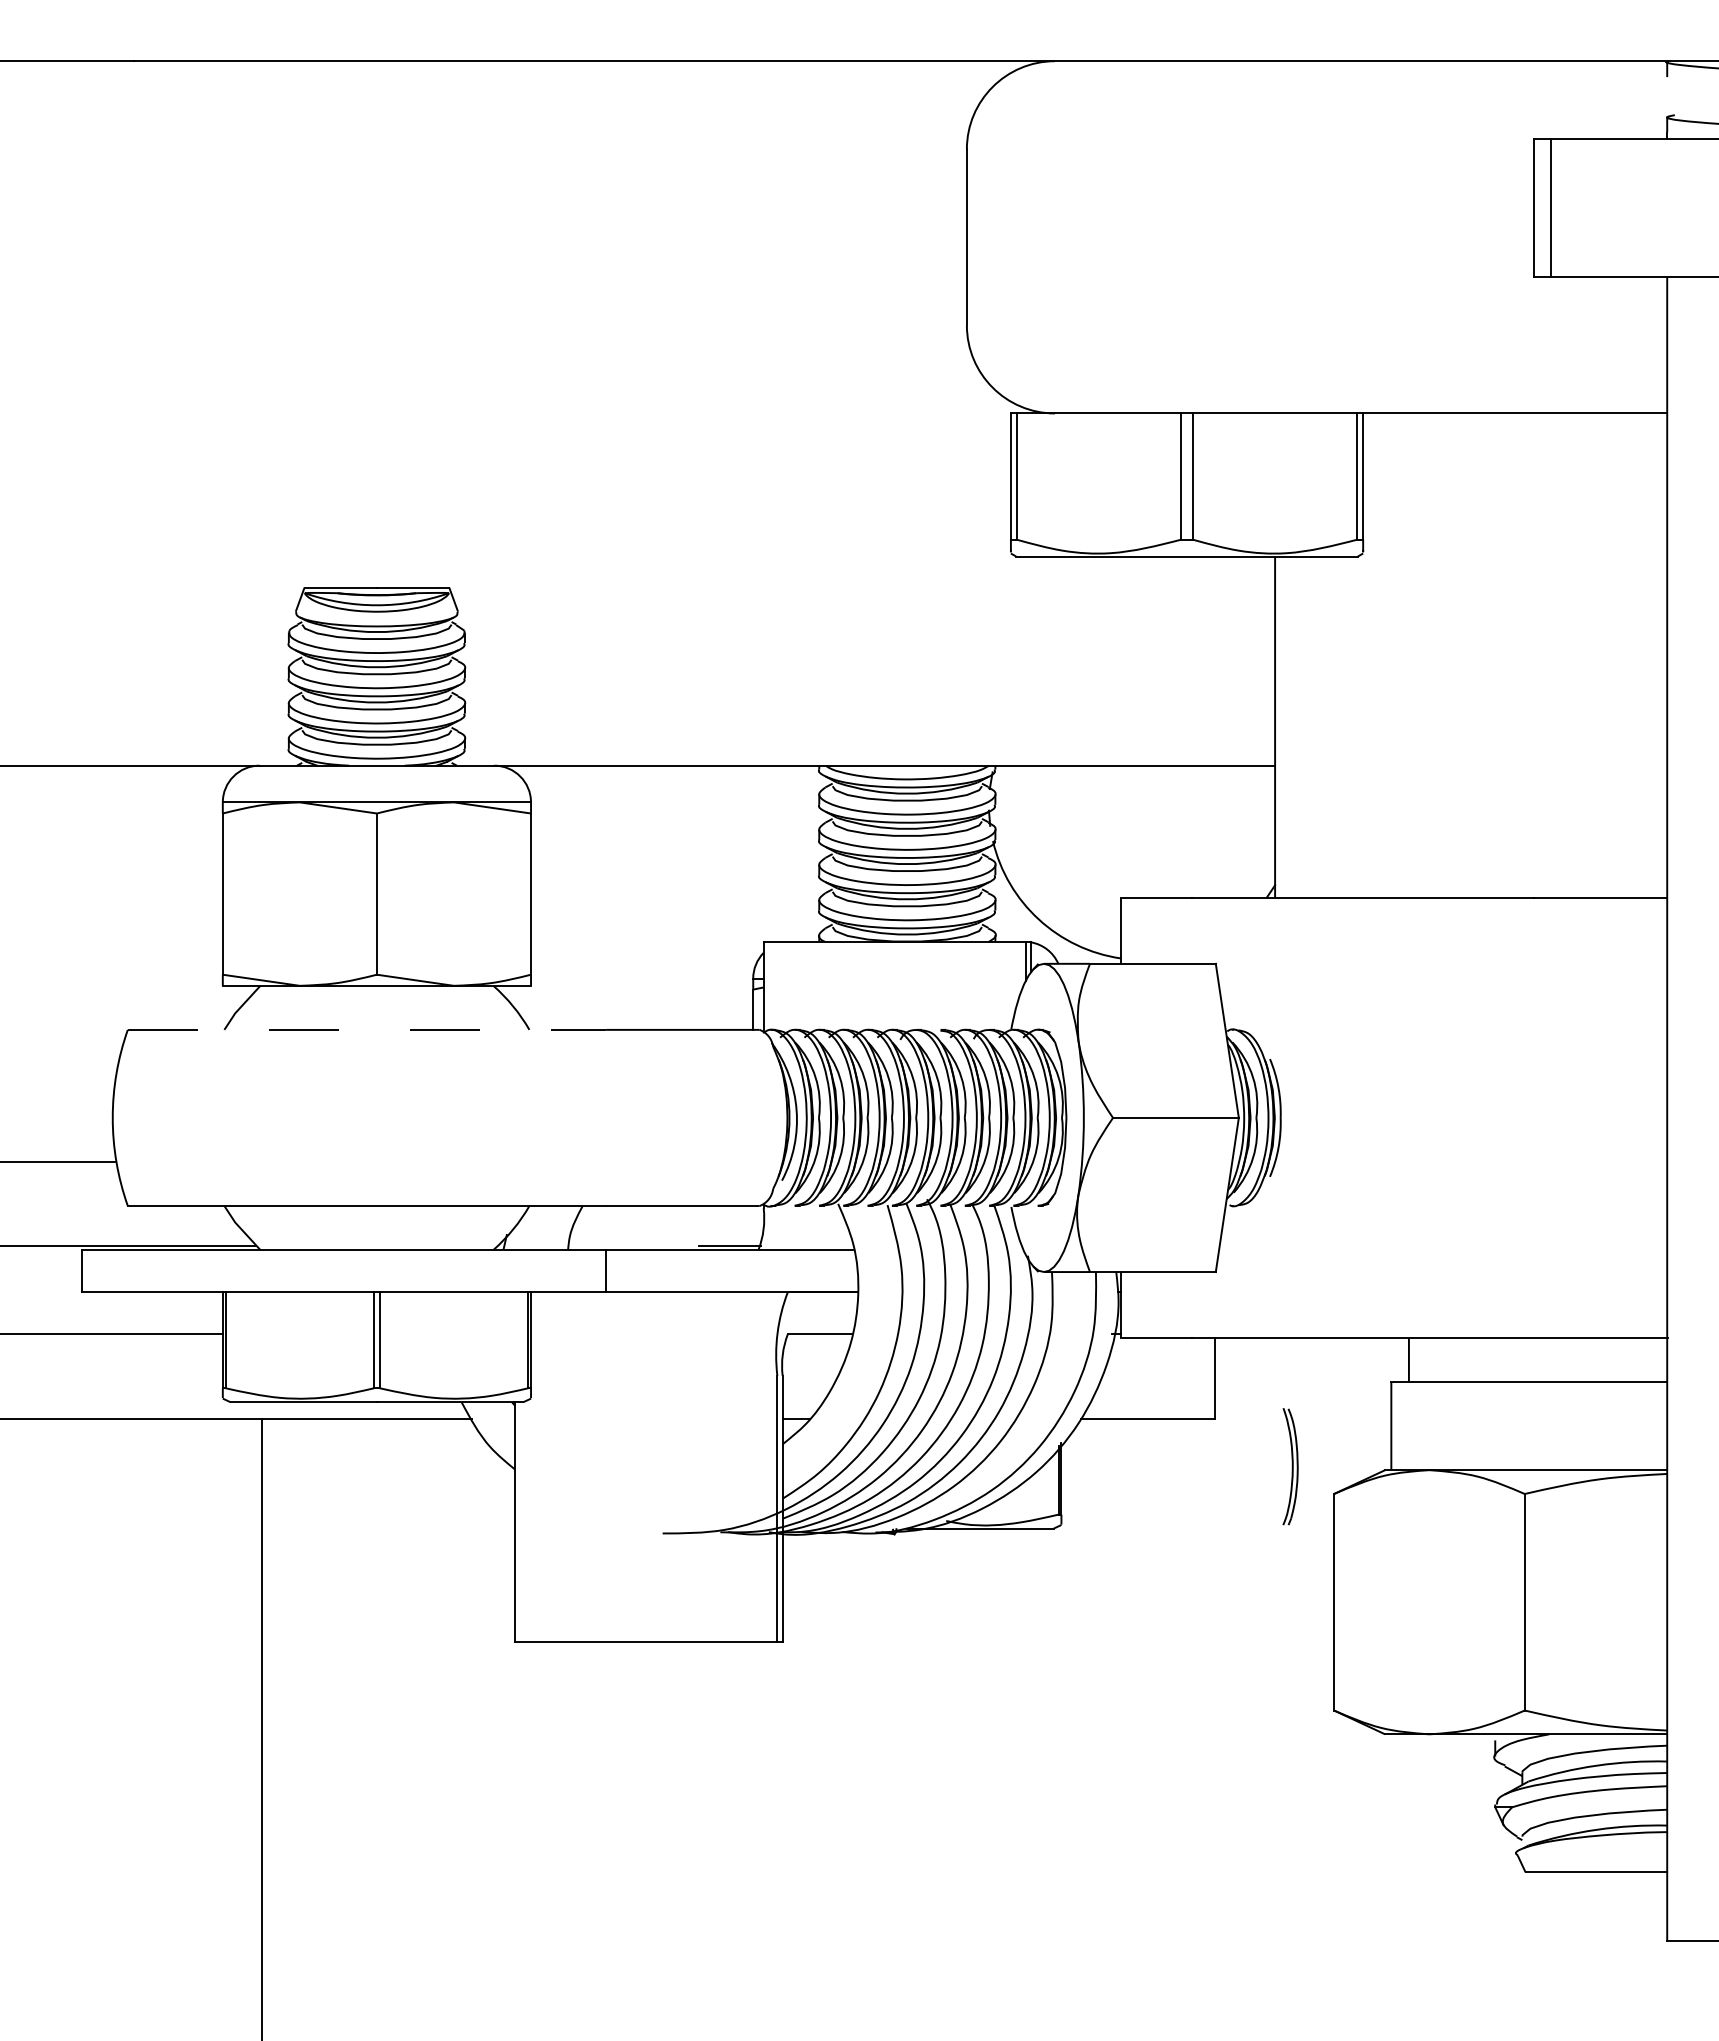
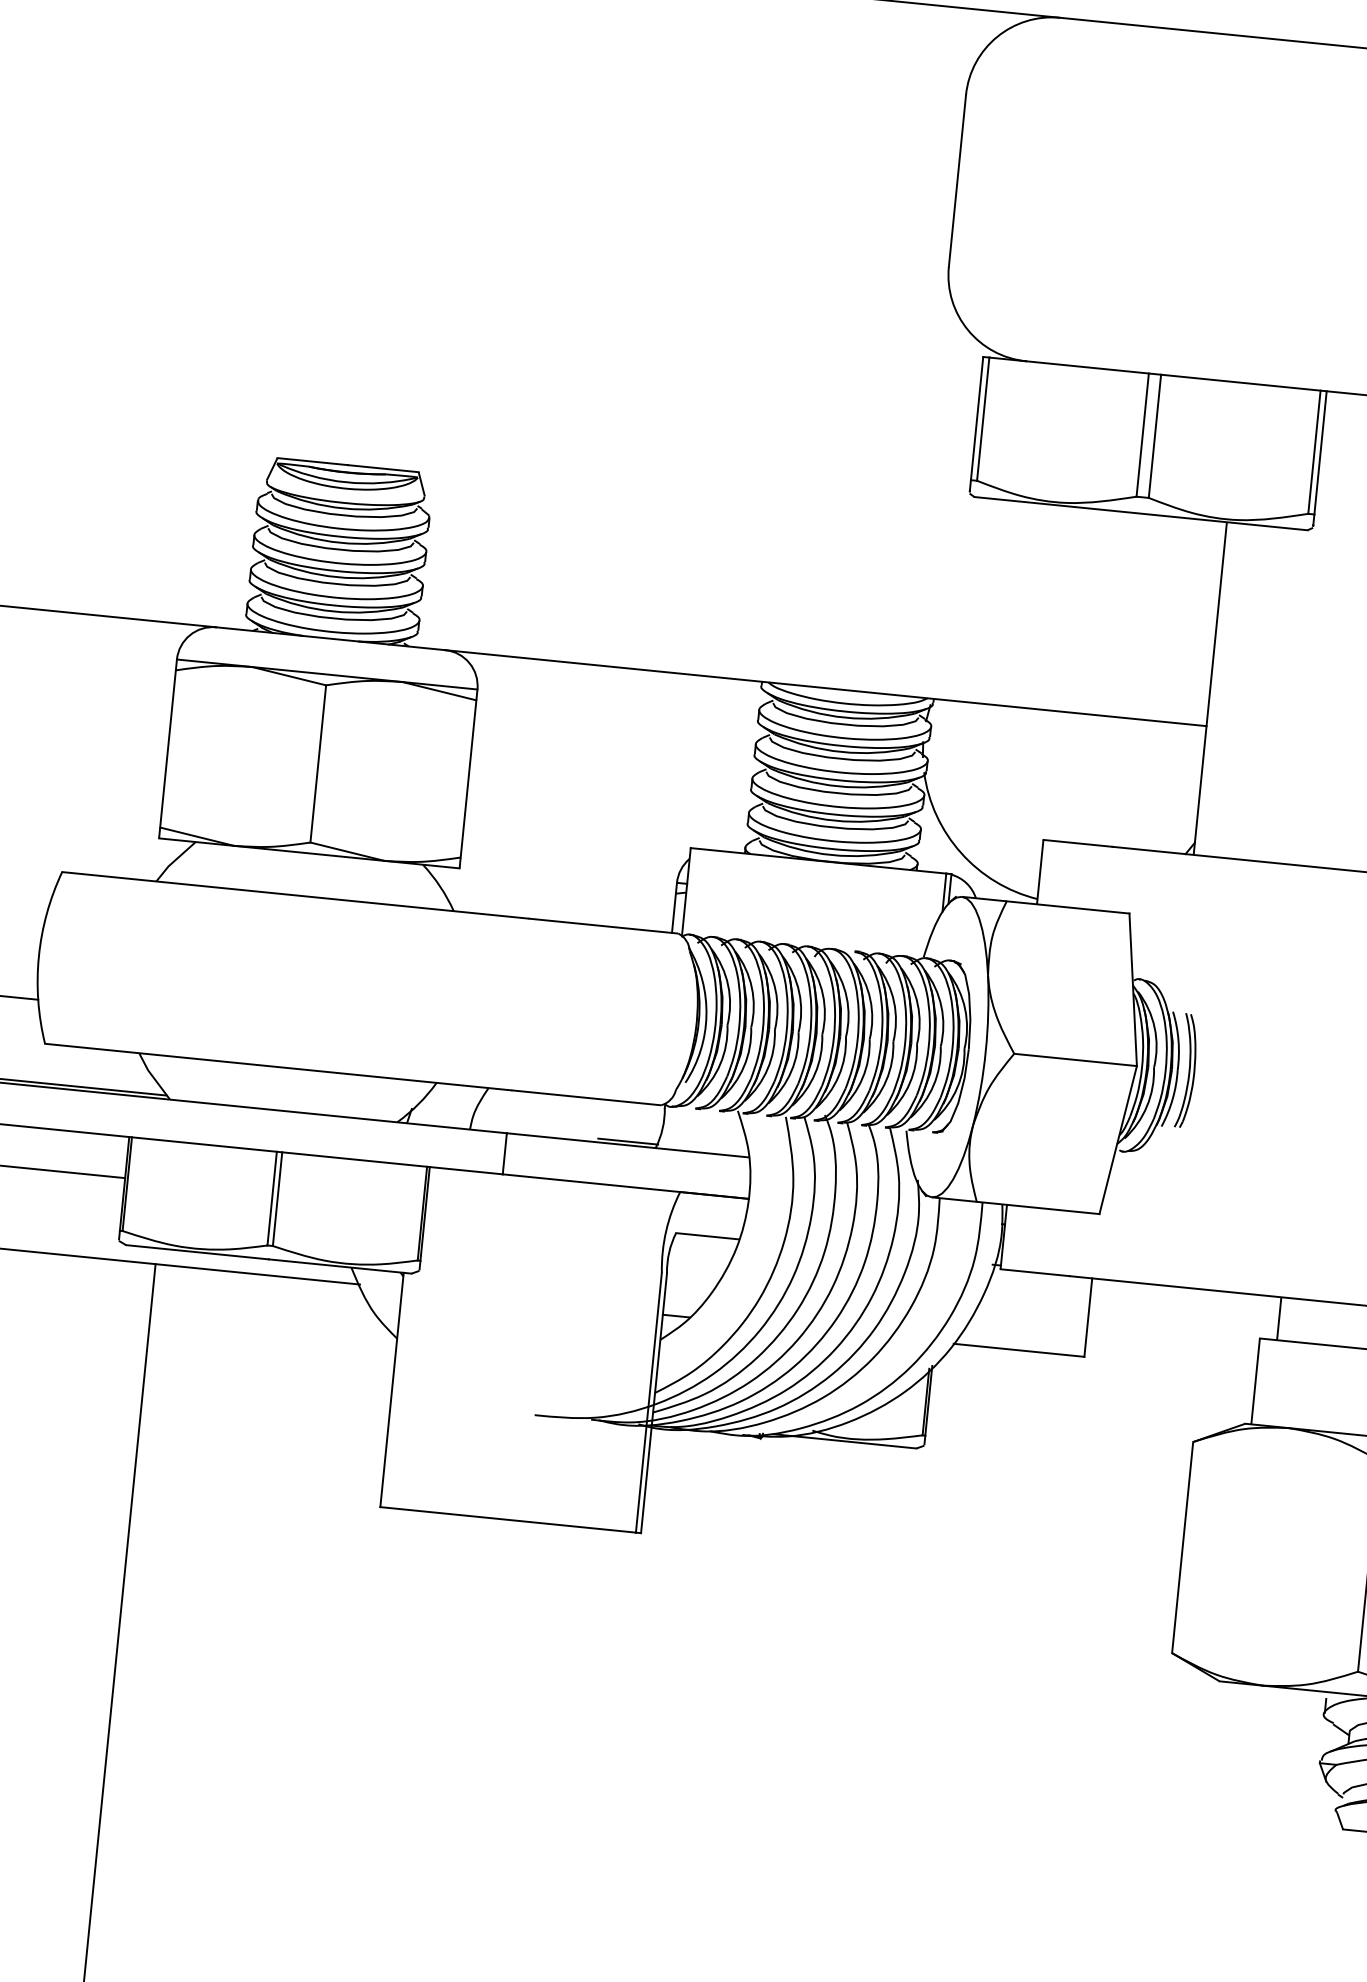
line: (367, 1029) -> (295, 895), dashed -> solid
part: (1290, 1466) -> (1187, 1070), moved

